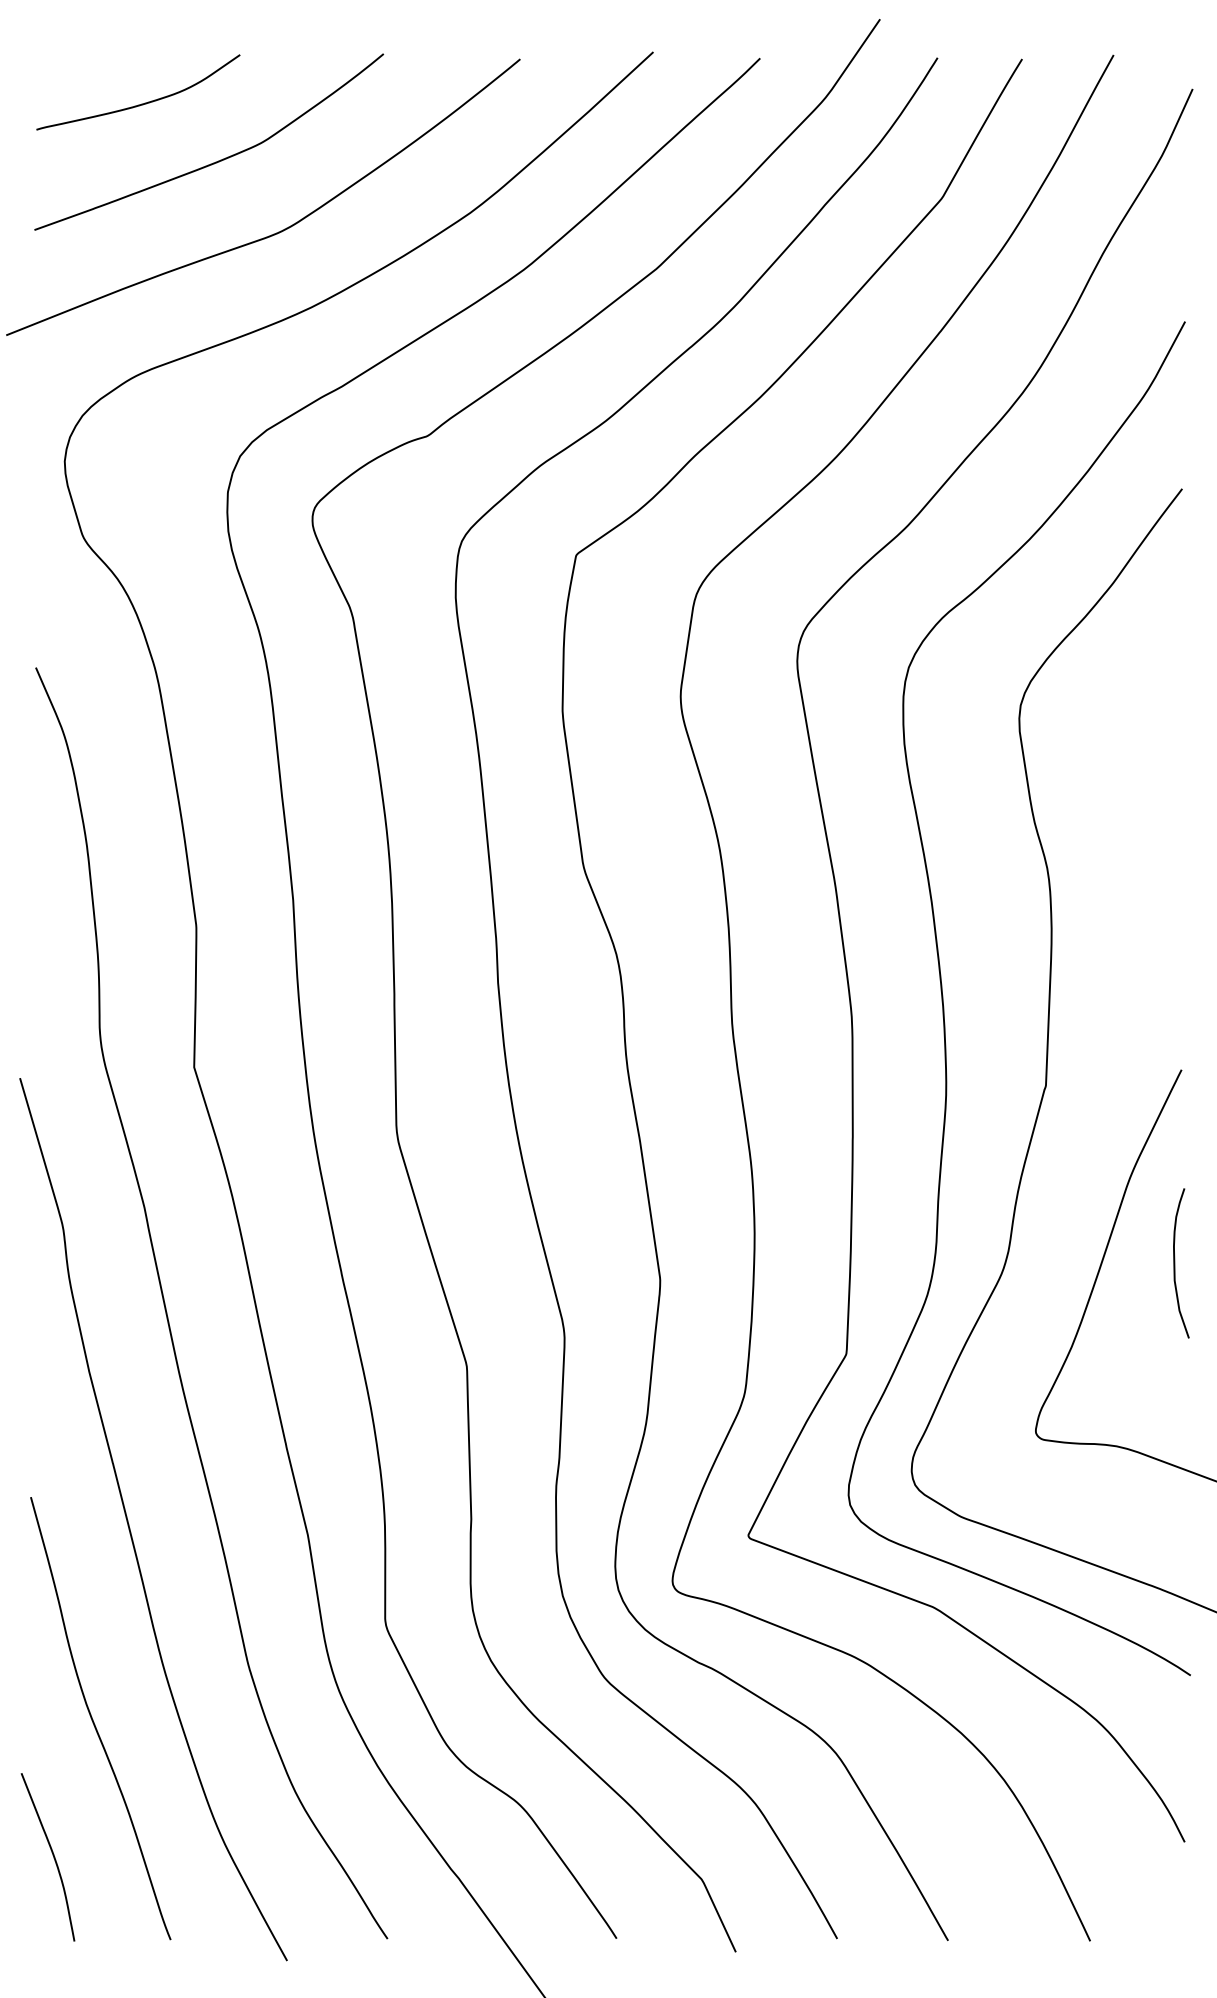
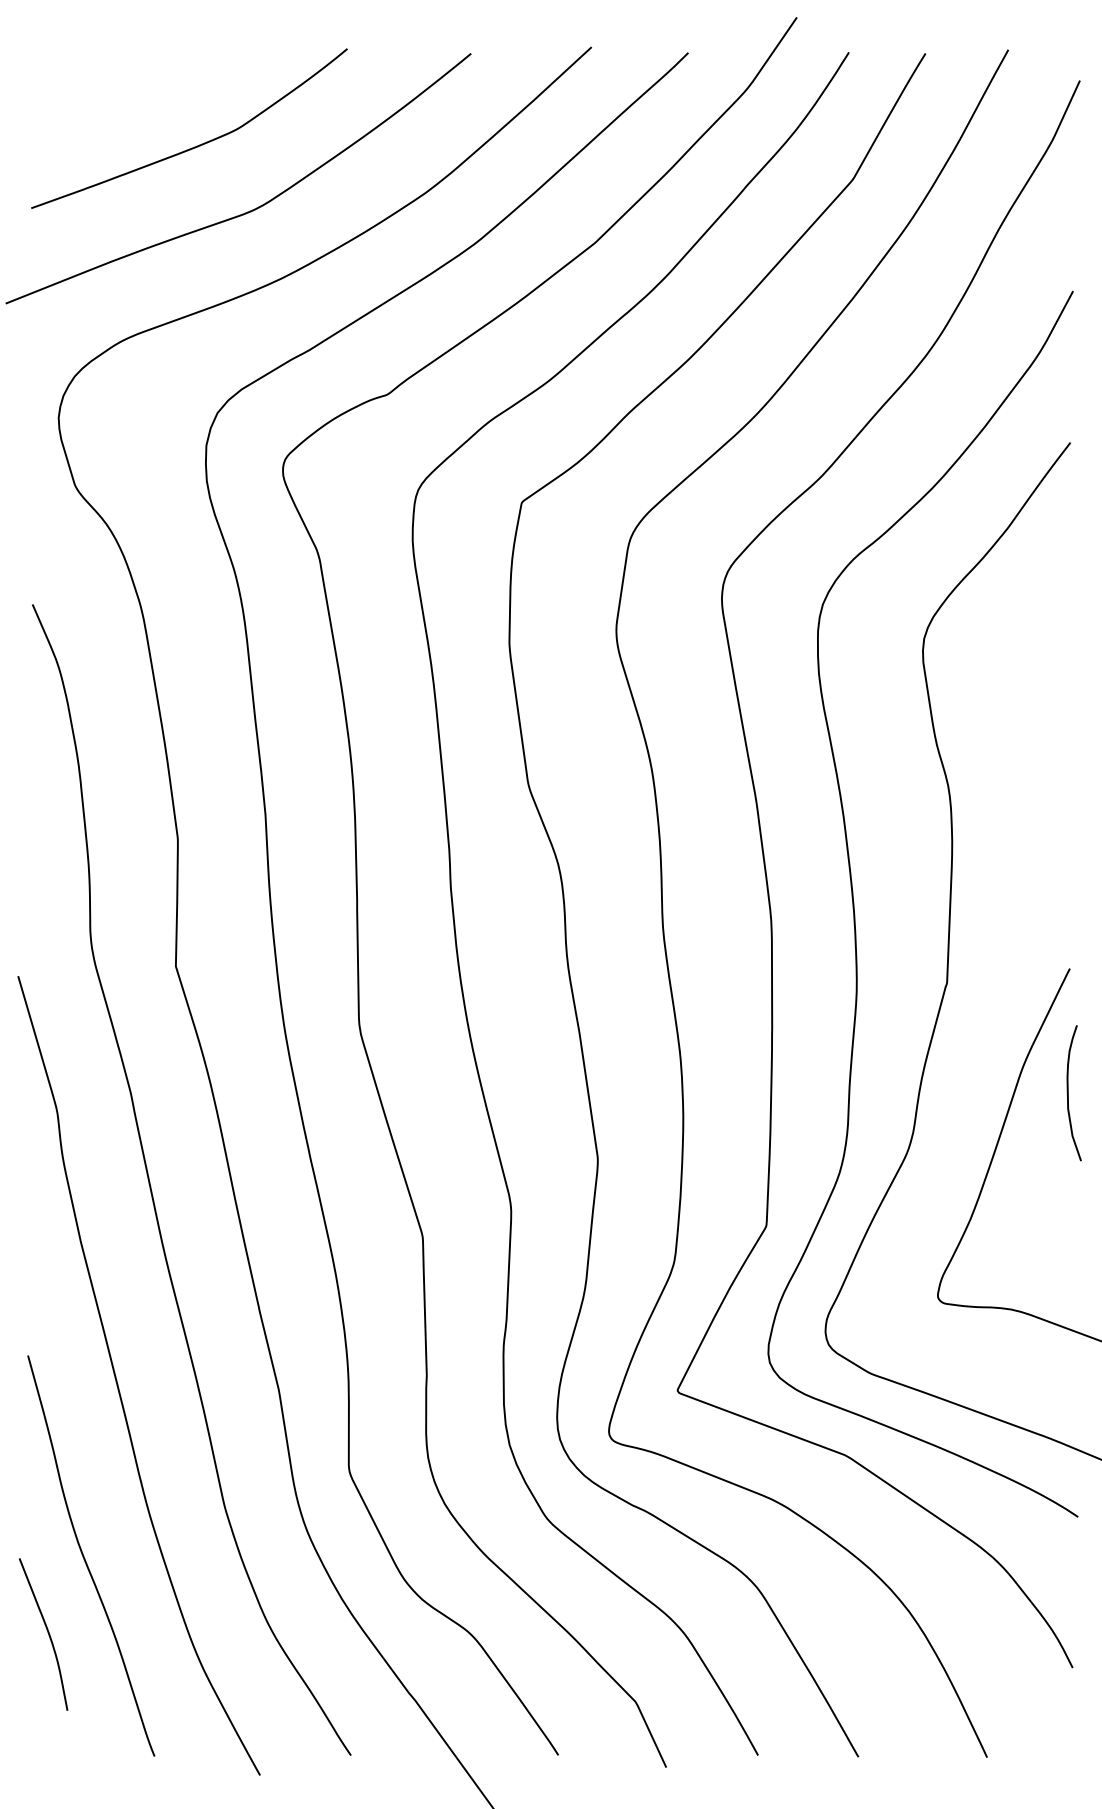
curve: (141, 103) -> (128, 93), removed
curve: (1175, 1263) -> (1068, 1093), moved
curve: (52, 1855) -> (47, 1632), moved

